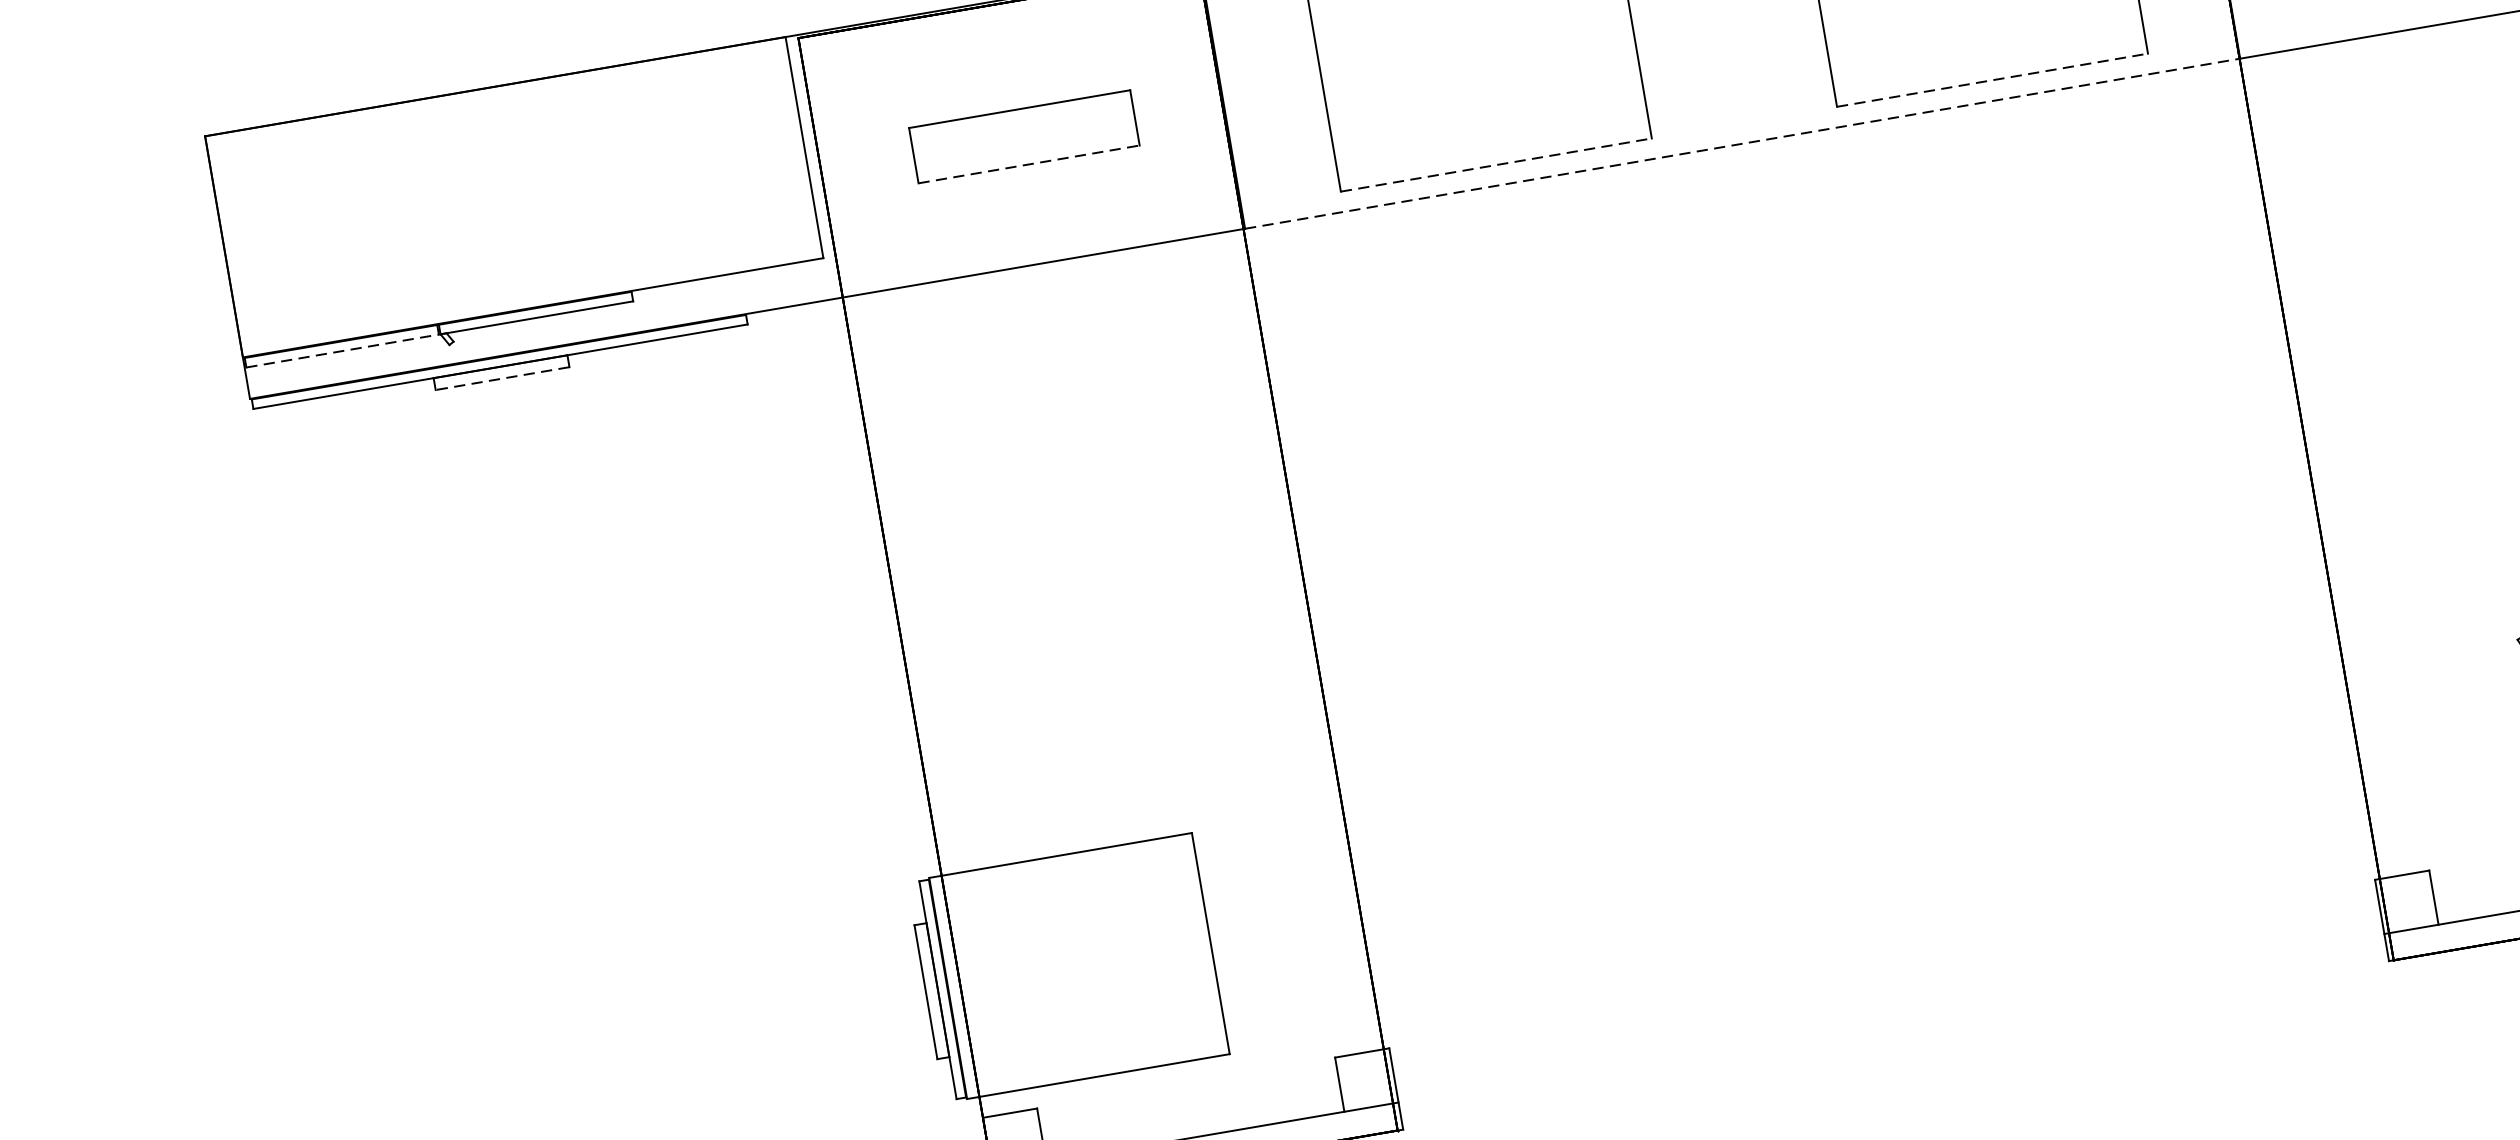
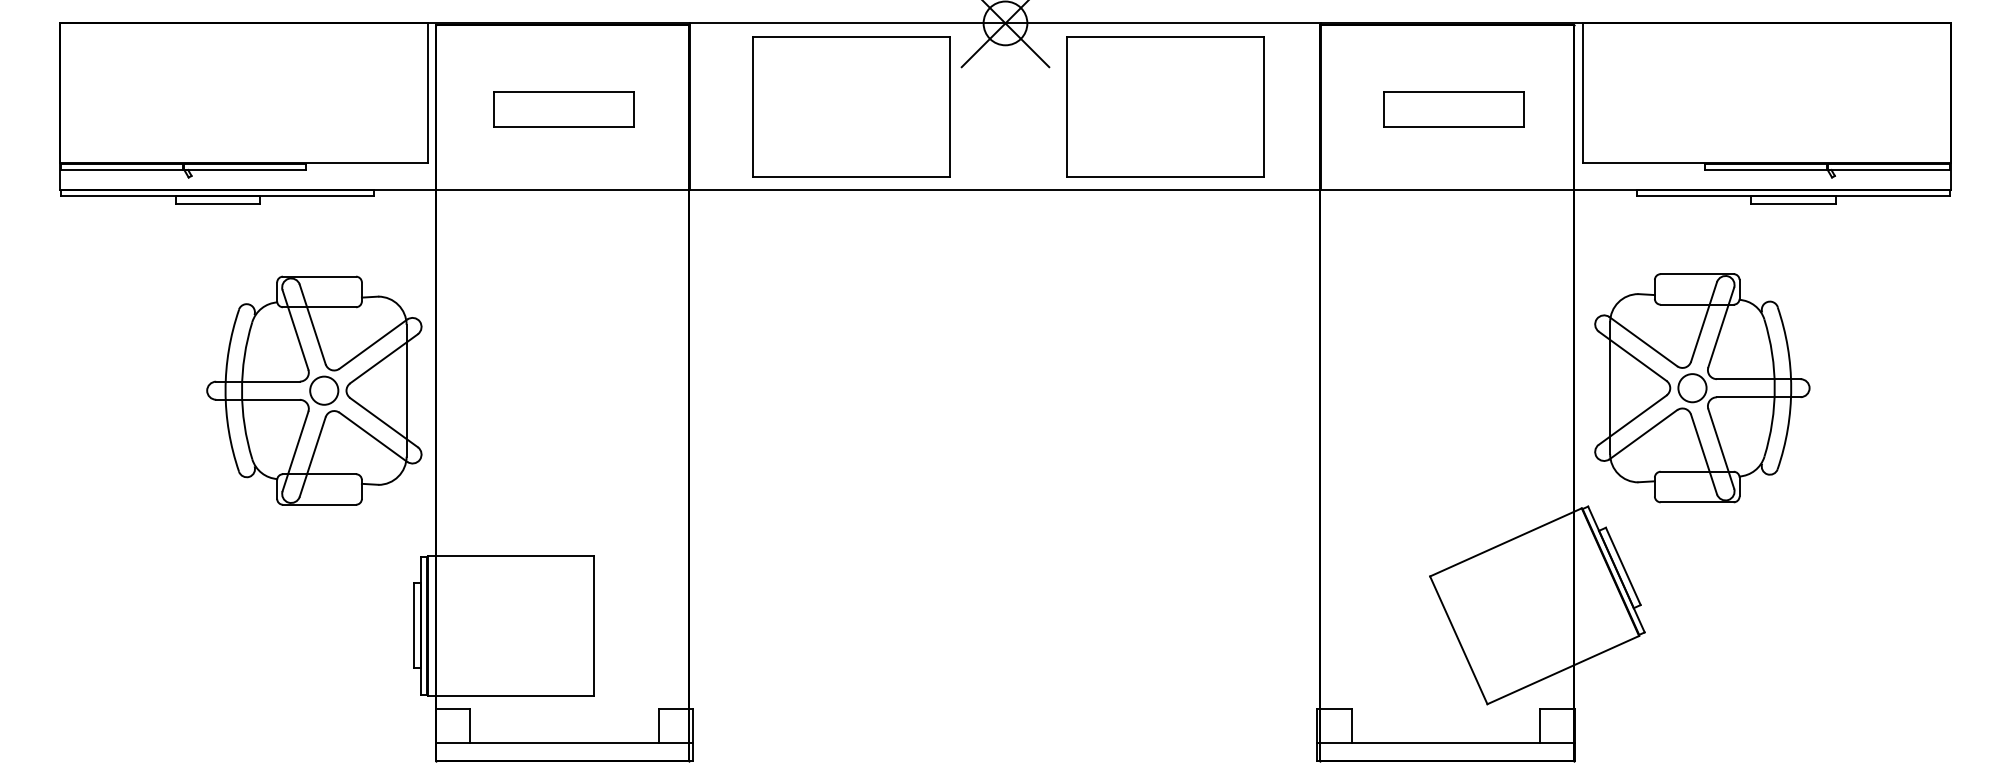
line: (1993, 79) -> (1166, 176), dashed -> solid
line: (1742, 143) -> (1005, 189), dashed -> solid
line: (1029, 164) -> (564, 127), dashed -> solid
line: (1497, 164) -> (852, 176), dashed -> solid
line: (343, 351) -> (122, 170), dashed -> solid
line: (501, 378) -> (217, 203), dashed -> solid
part: (705, 647) -> (314, 390), added

